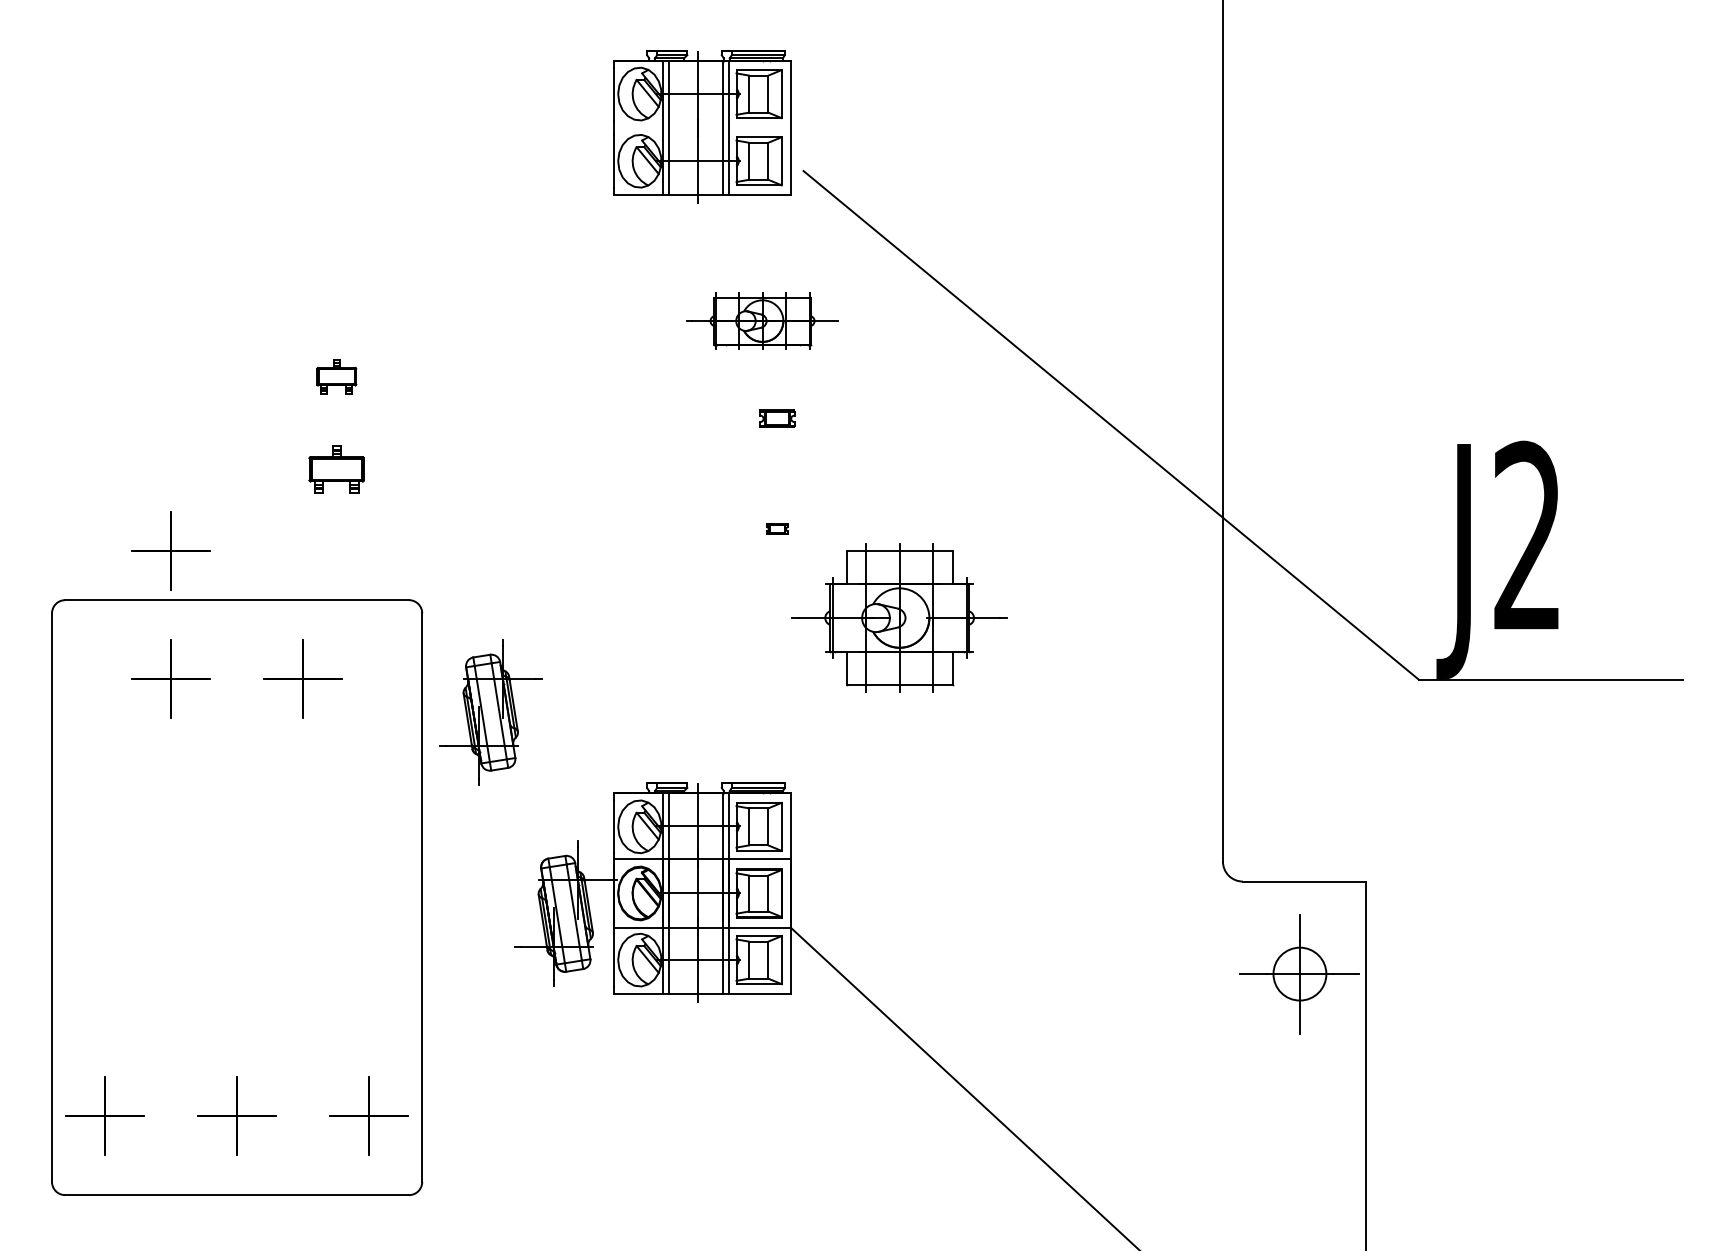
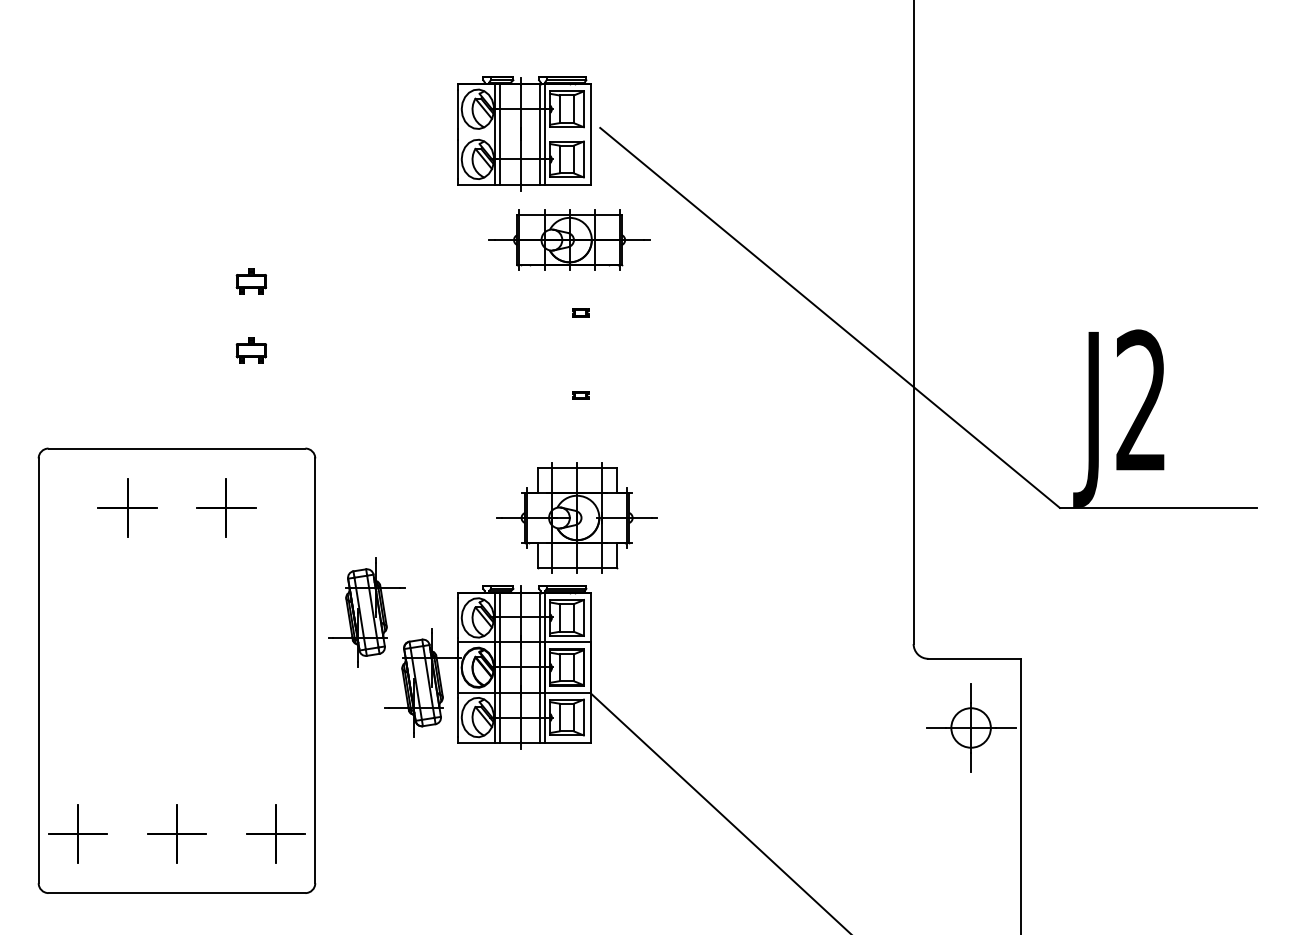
part: (702, 126) -> (524, 133), moved
part: (762, 320) -> (569, 239), size x1.43
part: (777, 418) -> (580, 312), size x0.62
part: (336, 468) -> (251, 350), size x0.71
part: (170, 550) -> (127, 411), removed
part: (899, 617) -> (577, 517), moved
part: (490, 712) -> (366, 612), moved

